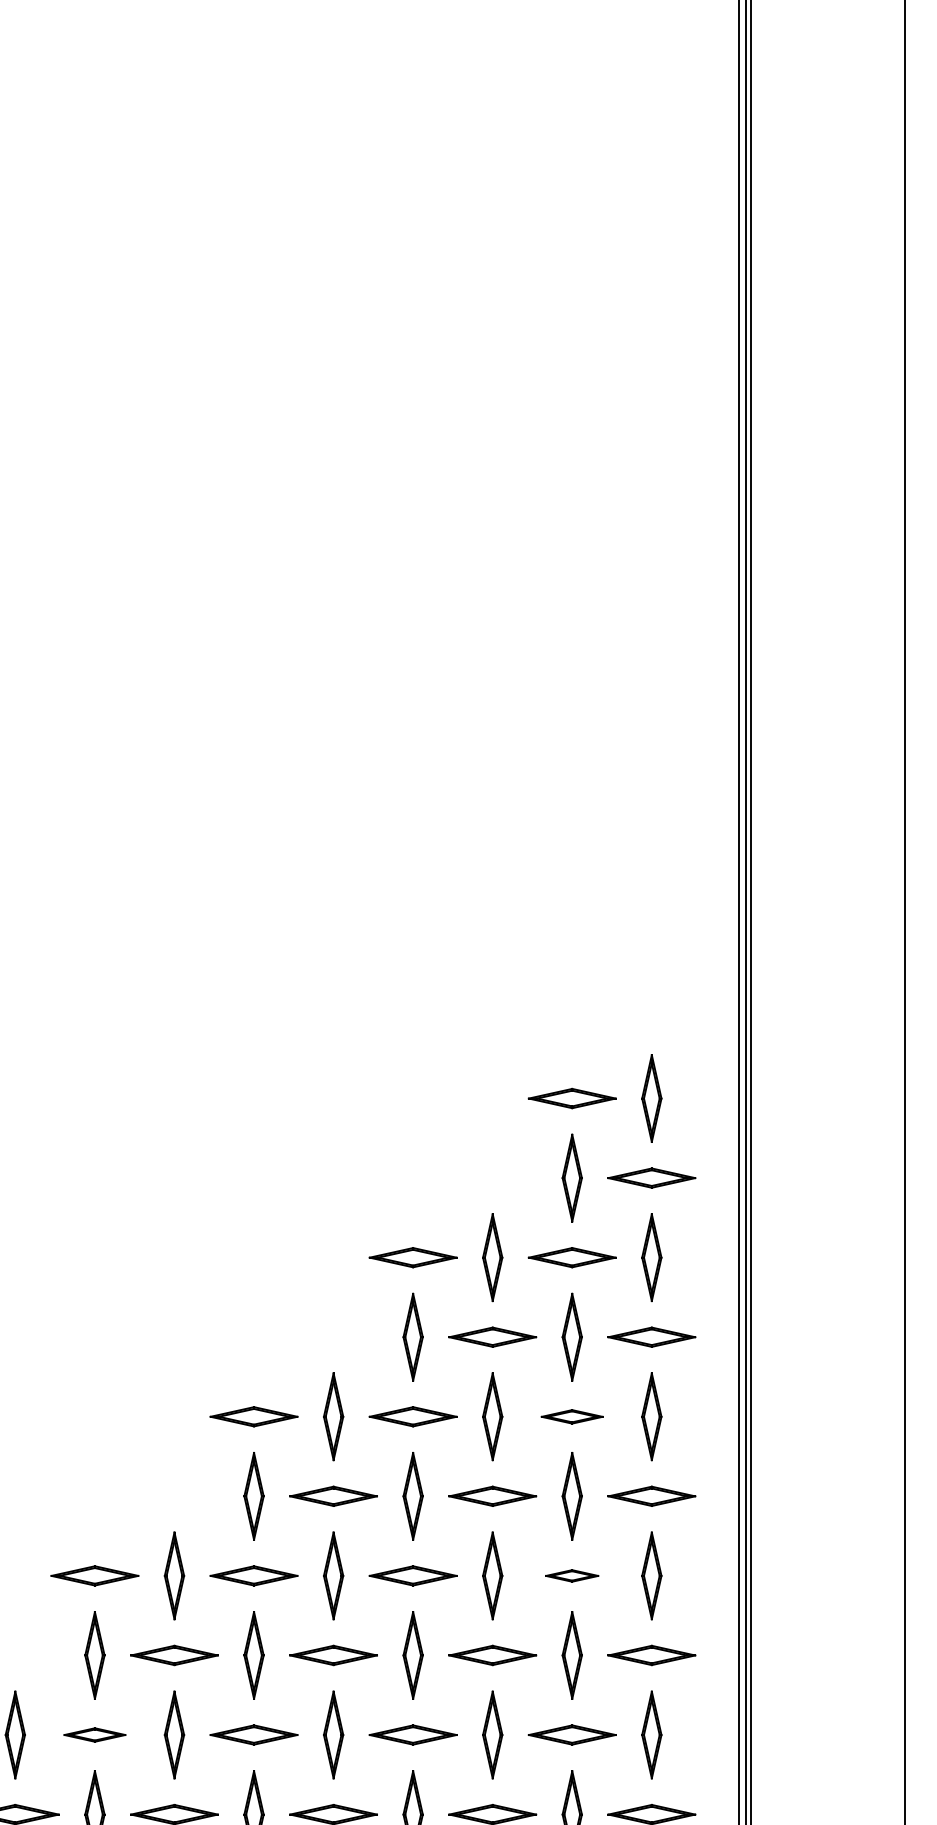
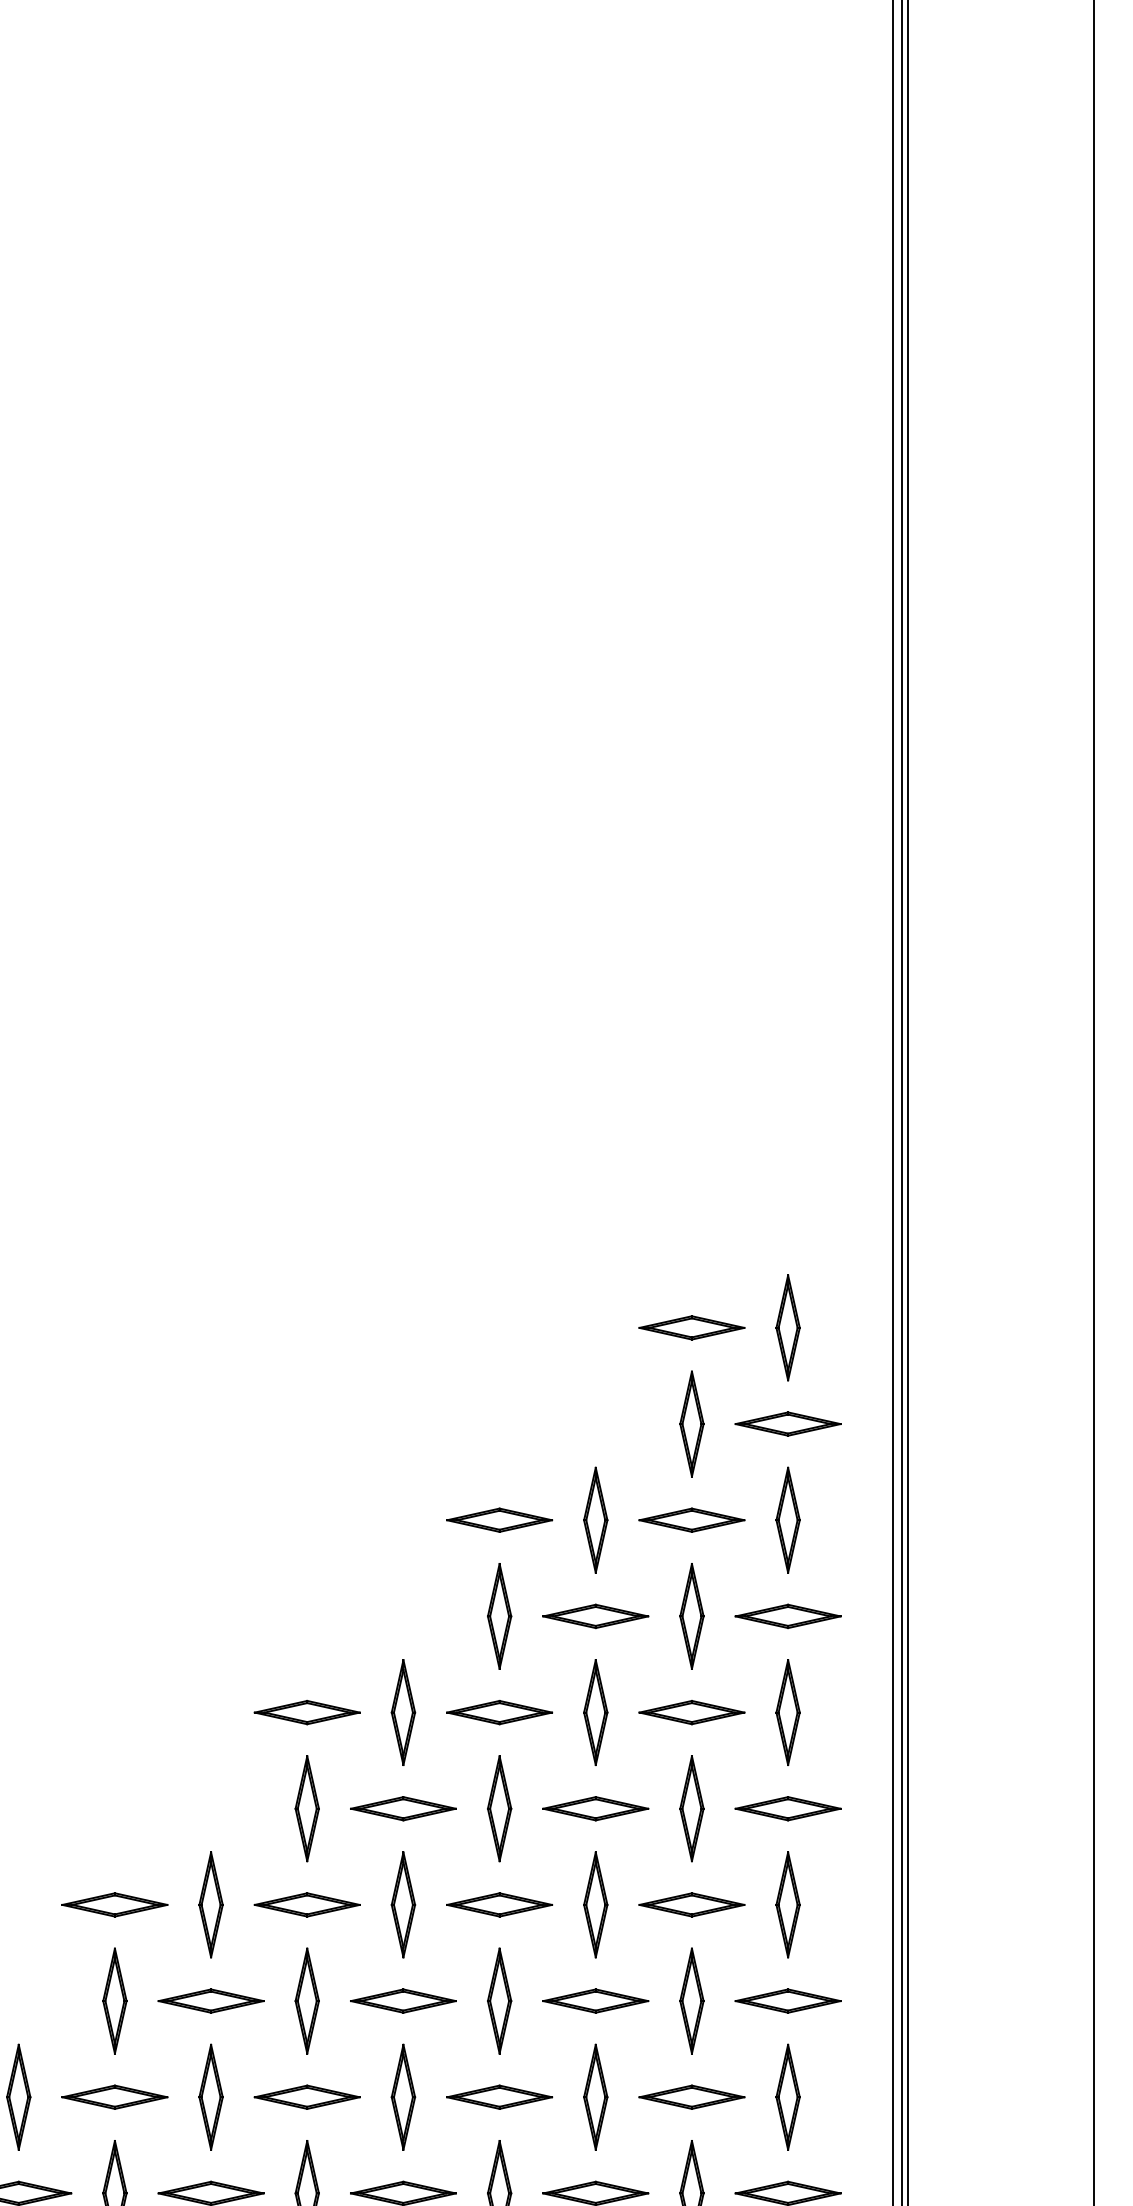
part: (571, 1416) -> (691, 1712), size x1.43
part: (571, 1575) -> (691, 1904), size x1.67
part: (94, 1734) -> (114, 2096), size x1.43

